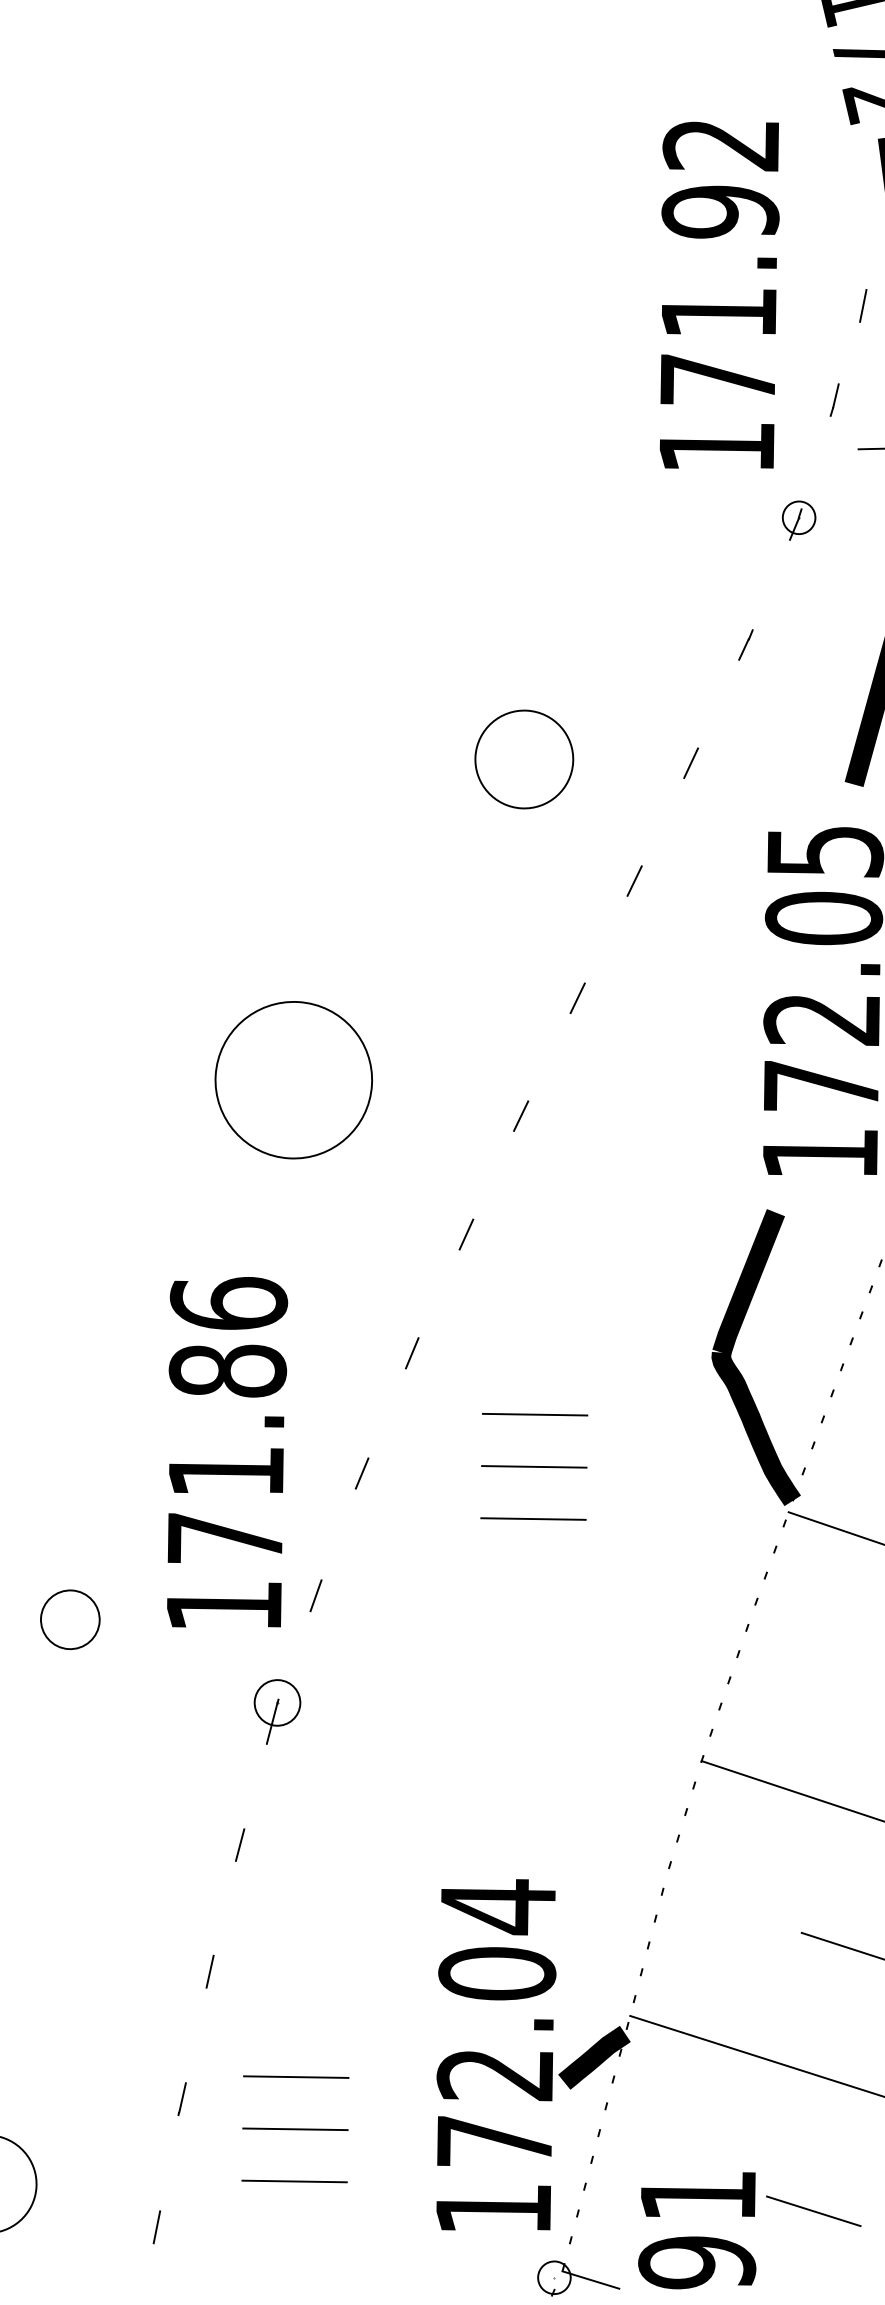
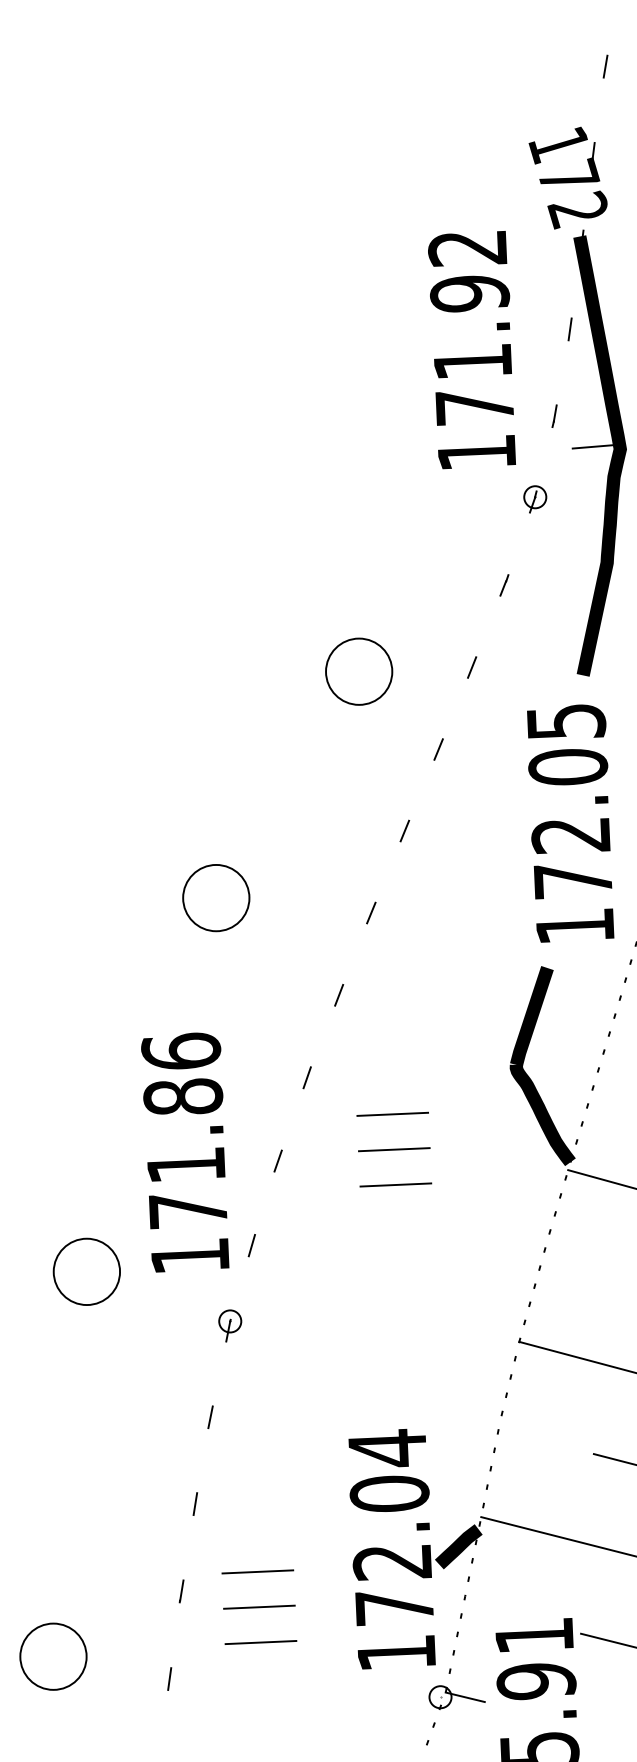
line: (862, 306) -> (569, 329), moved
part: (294, 1081) -> (216, 898), size x0.62
part: (70, 1619) -> (86, 1271), size x1.67
part: (277, 1711) -> (230, 1325), size x0.71

